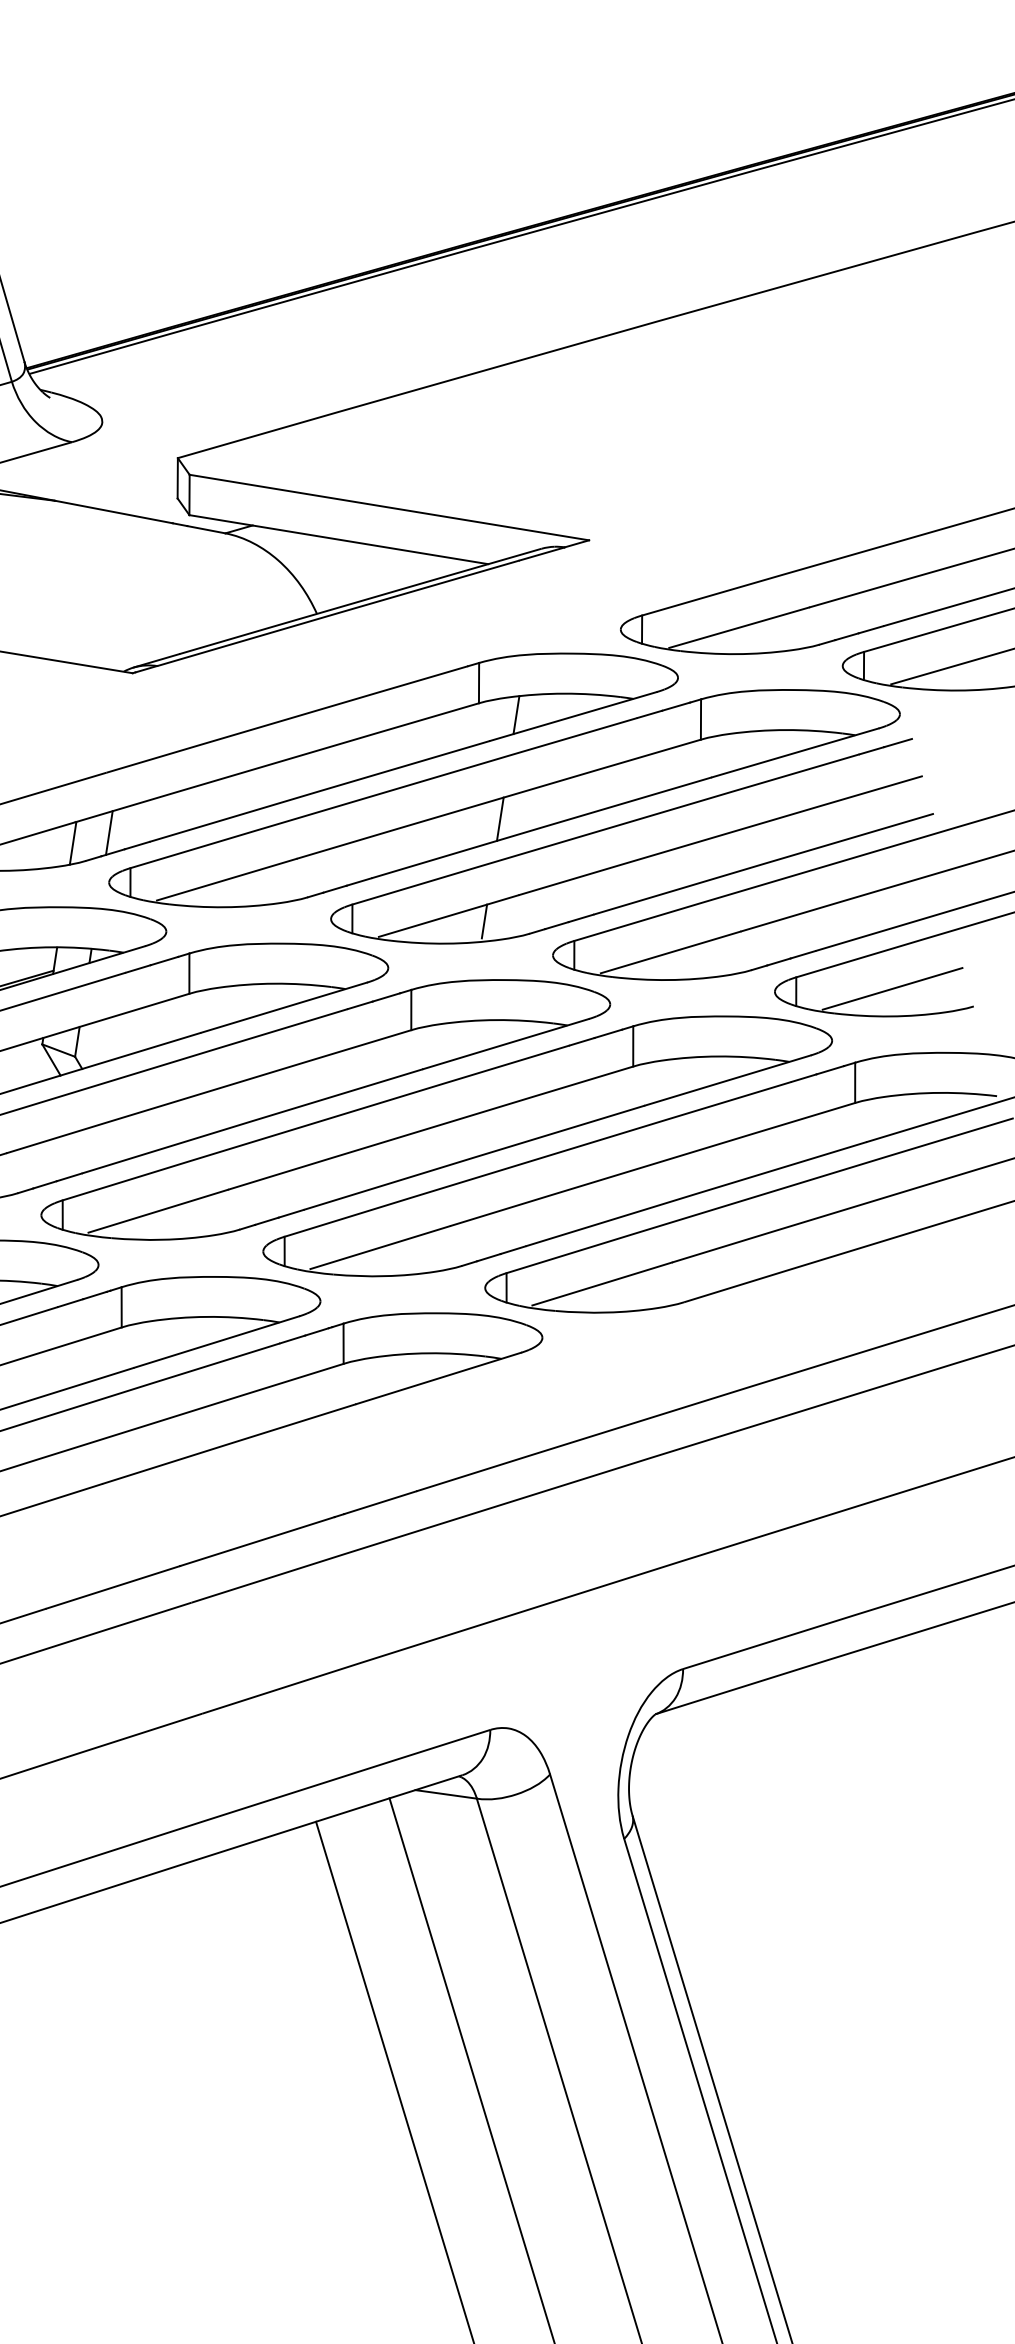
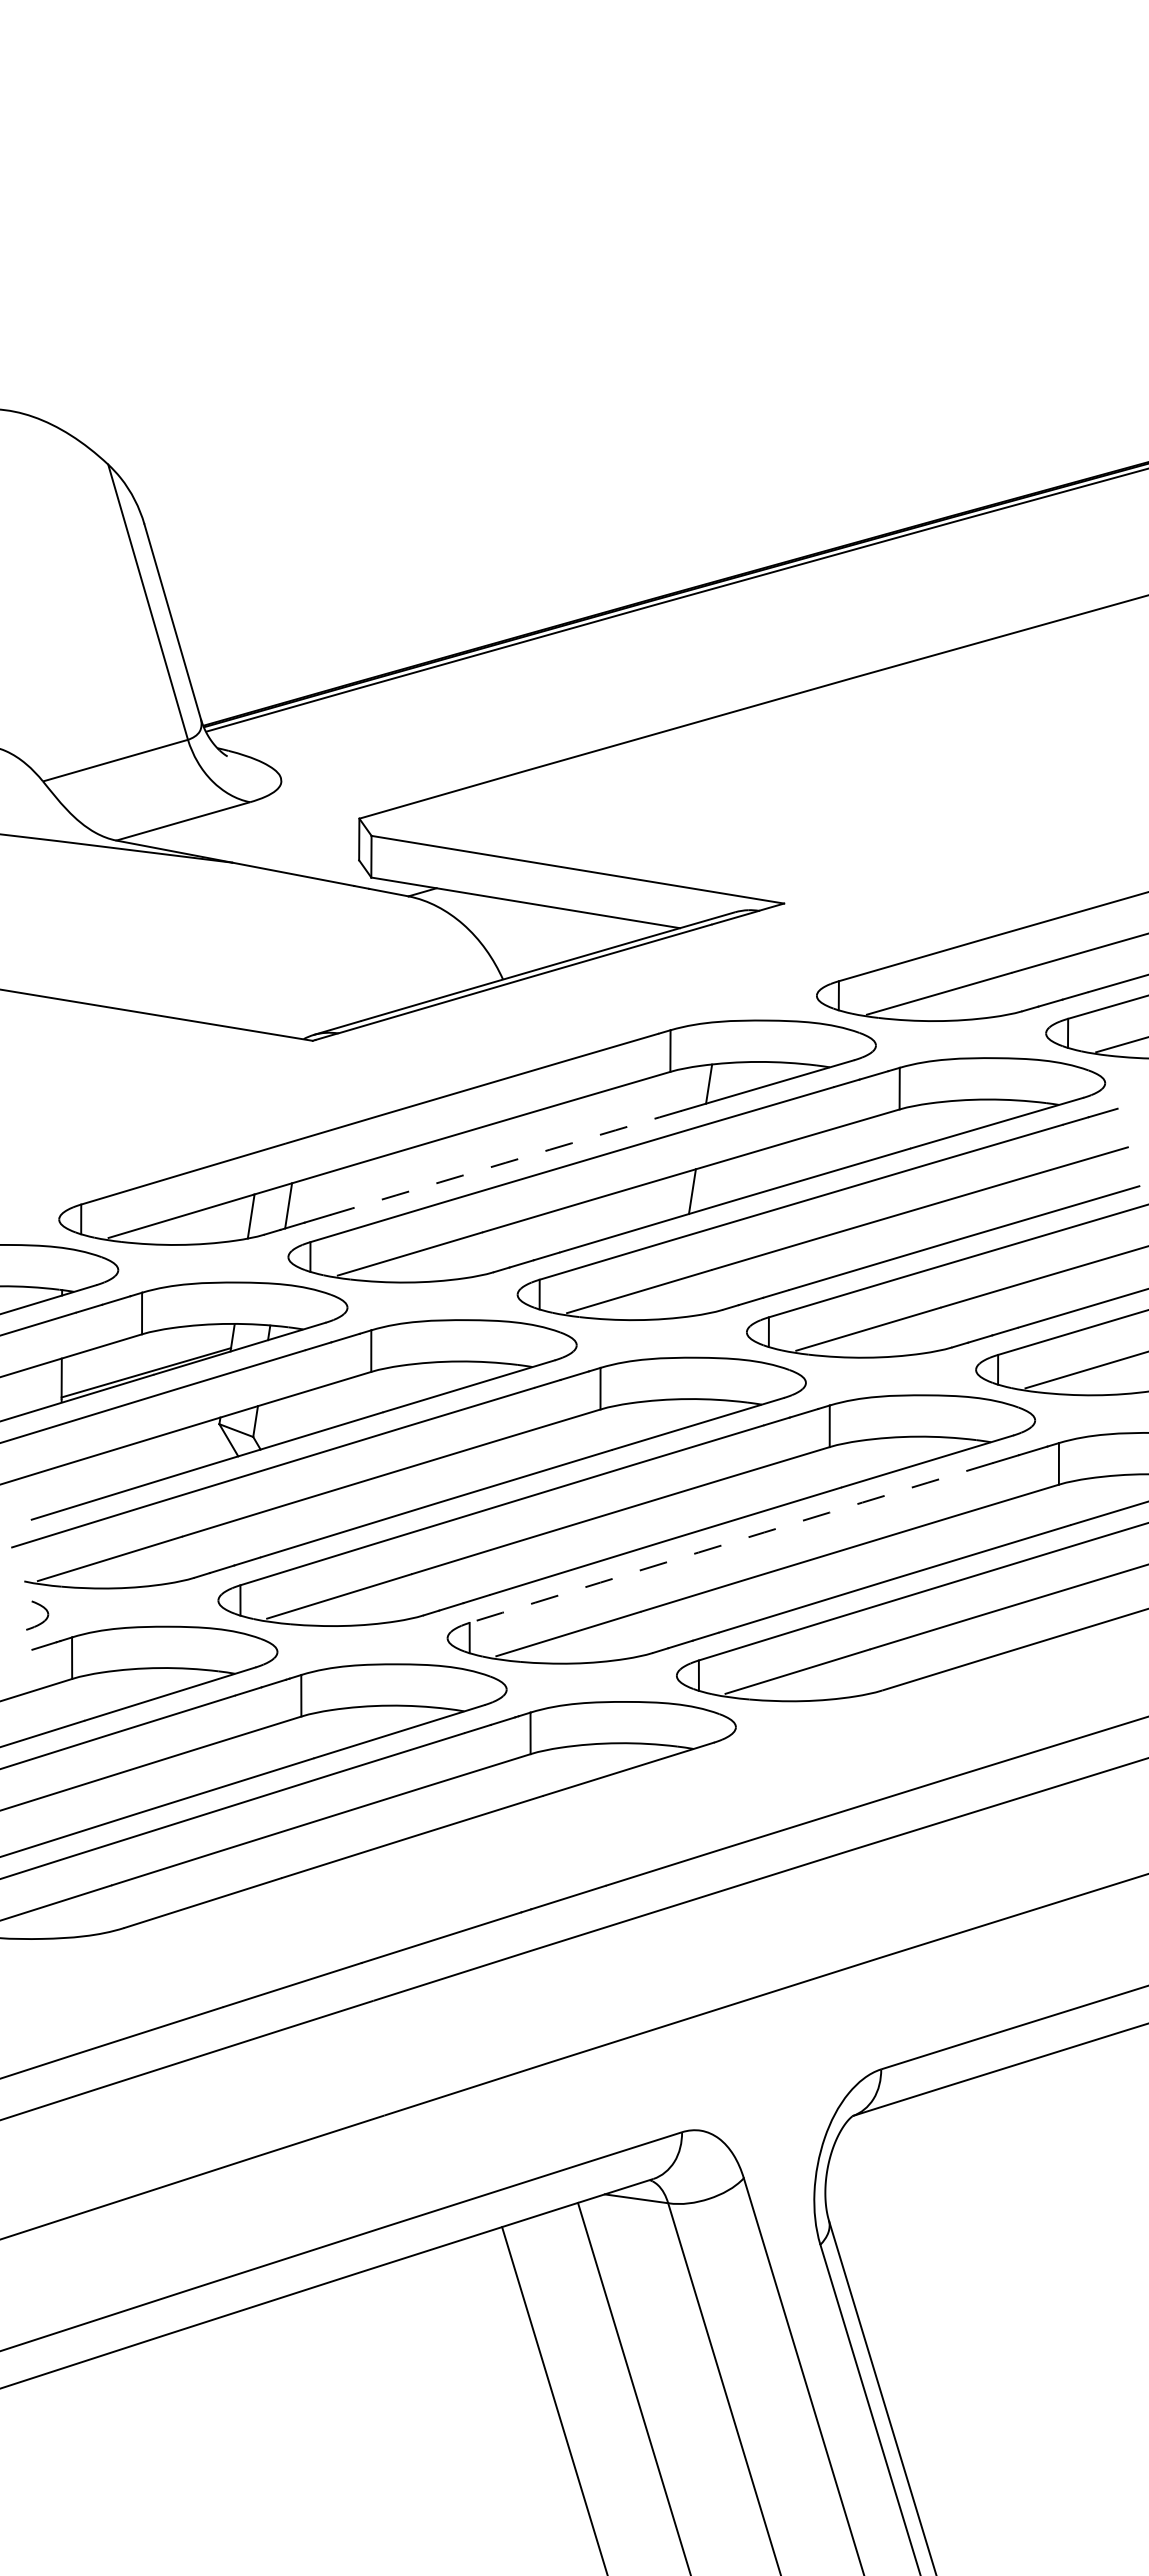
arc: (319, 791) -> (505, 1162), solid -> dashed
line: (483, 920) -> (675, 1296), removed
arc: (538, 1158) -> (731, 1542), solid -> dashed

